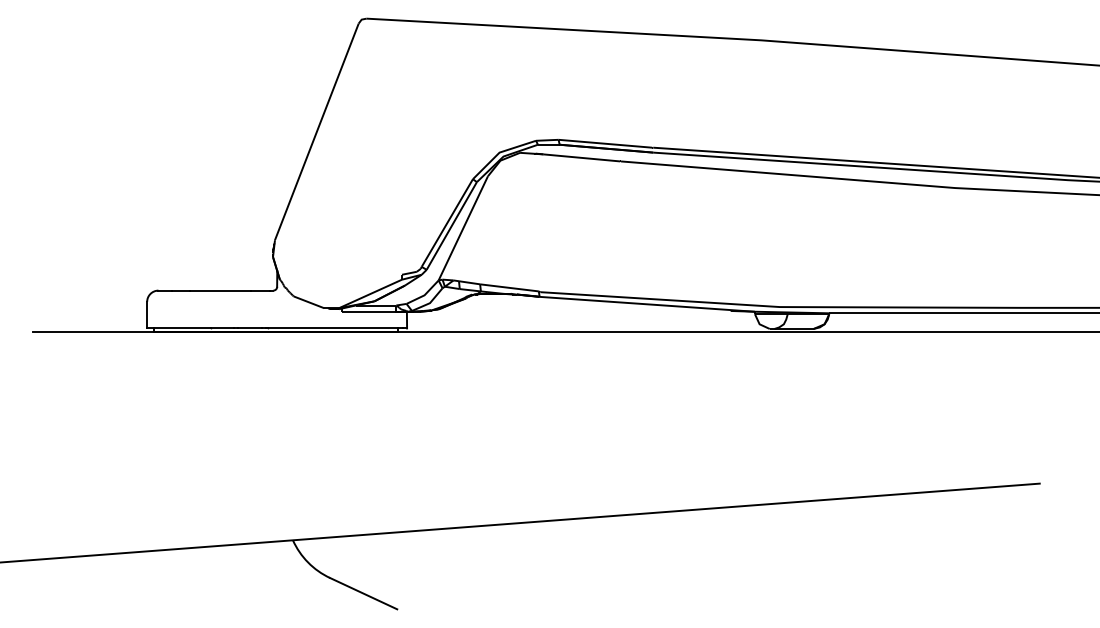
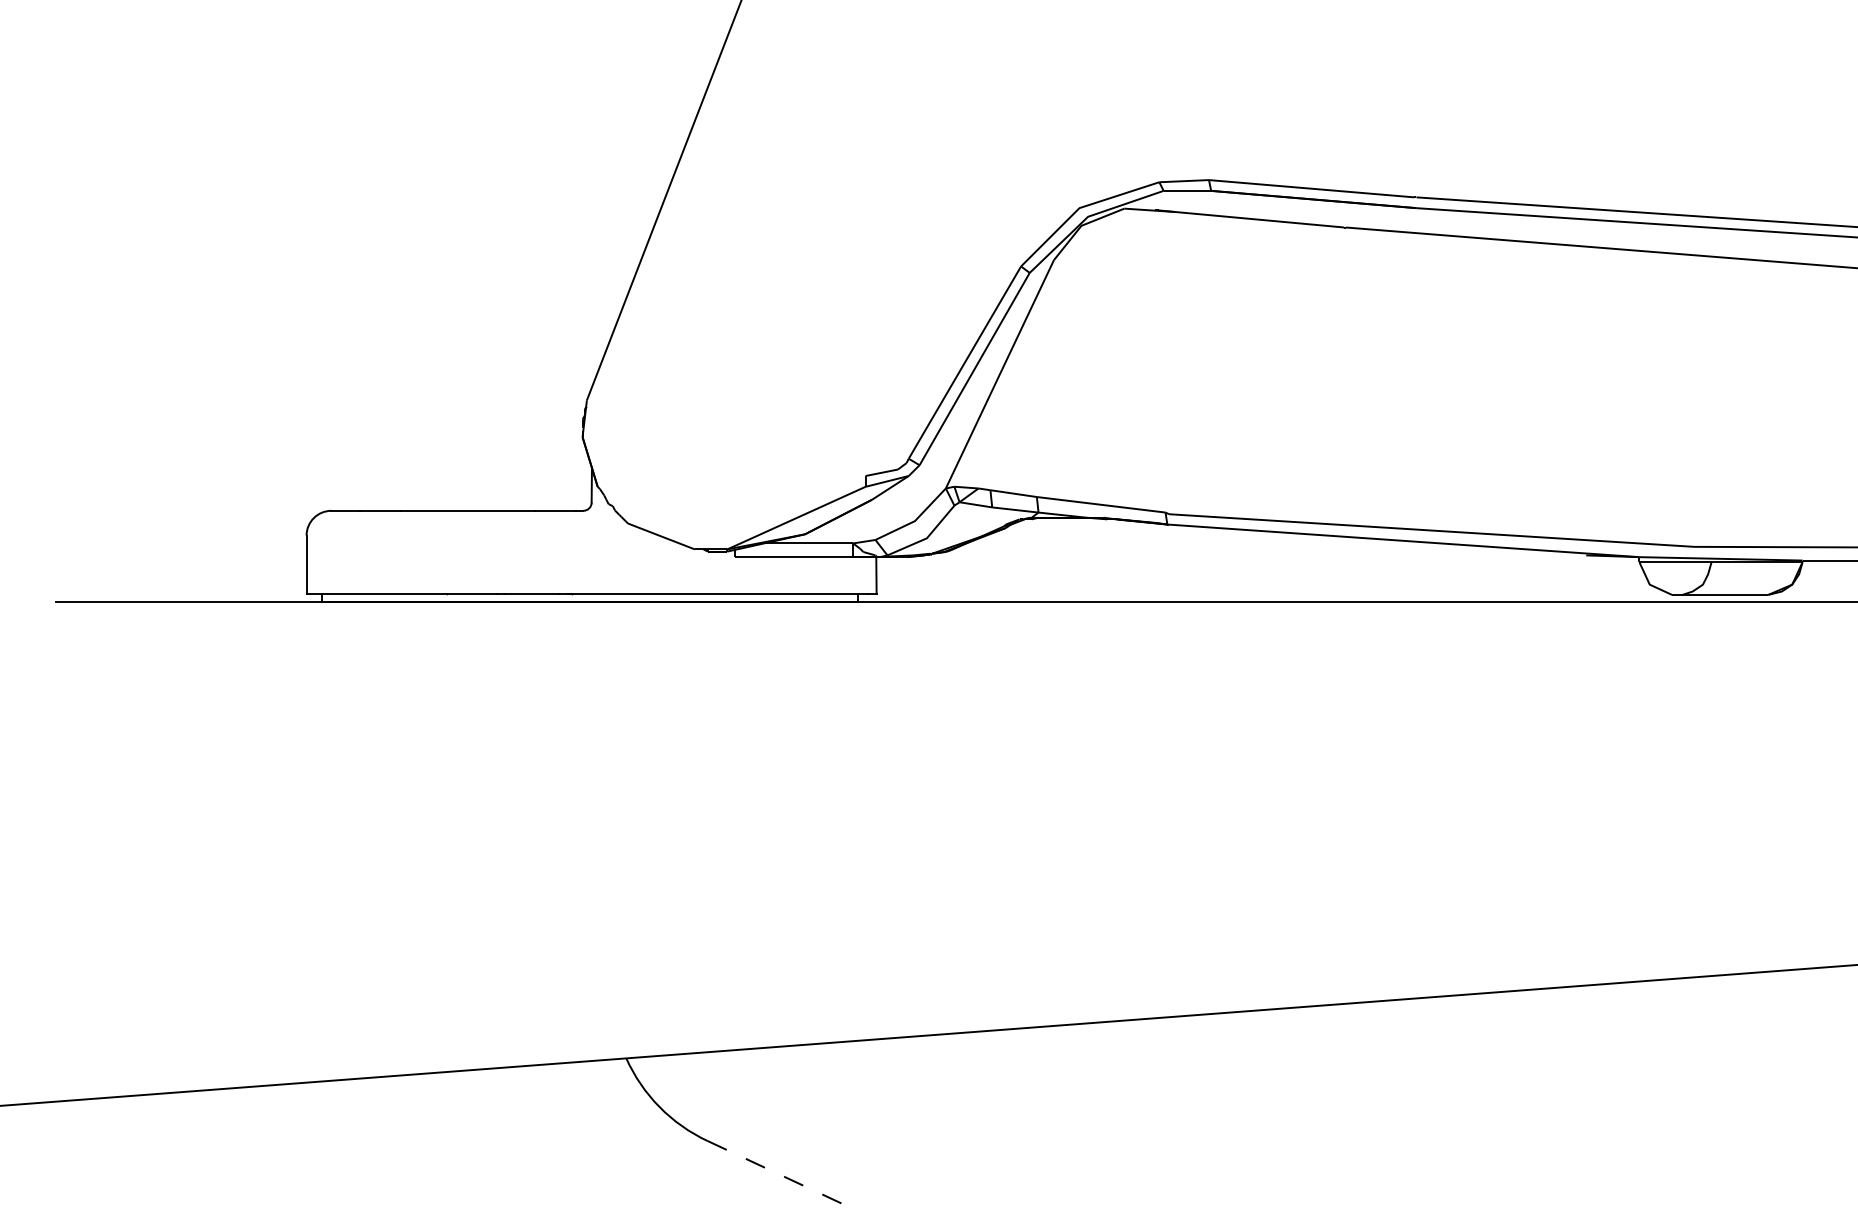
line: (364, 593) -> (783, 1175), solid -> dashed

